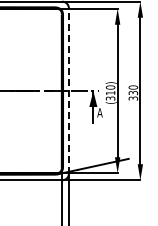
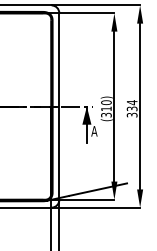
text: (133, 87) -> (132, 102), 330 -> 334
line: (68, 90) -> (58, 106), dashed -> solid

